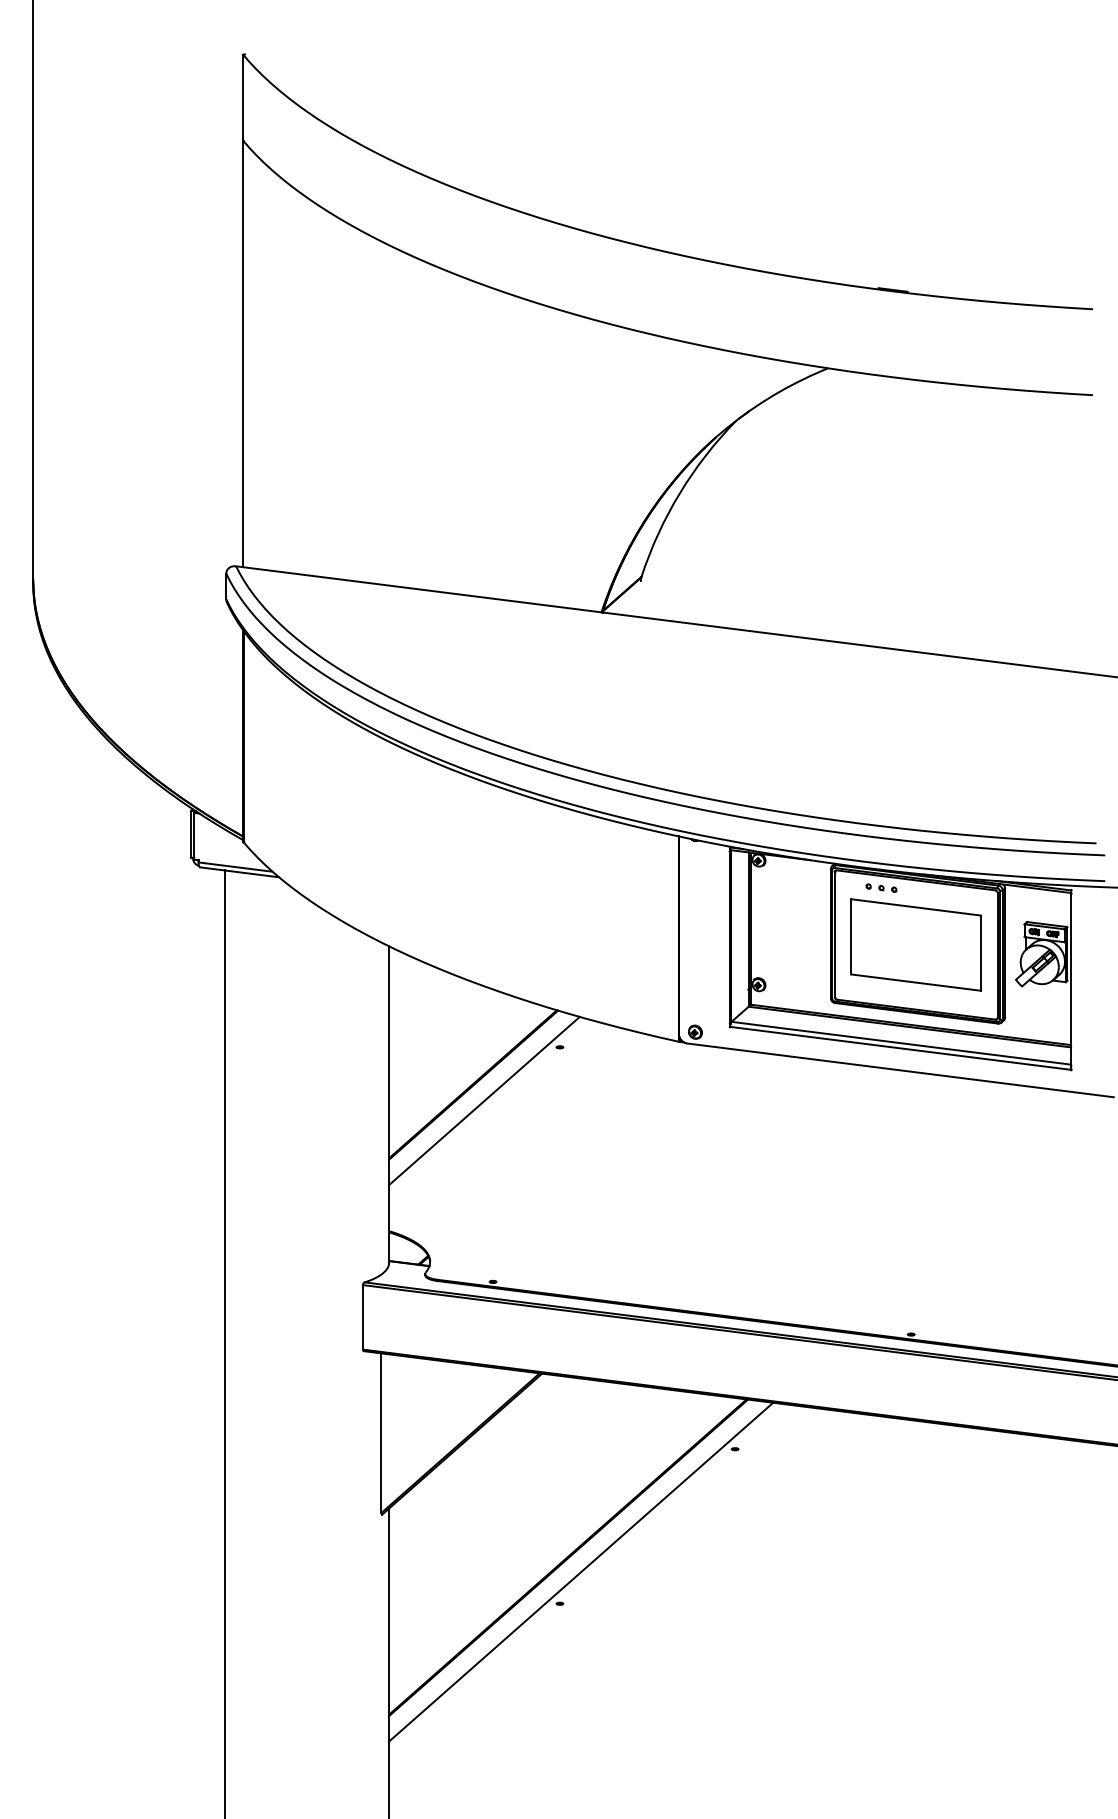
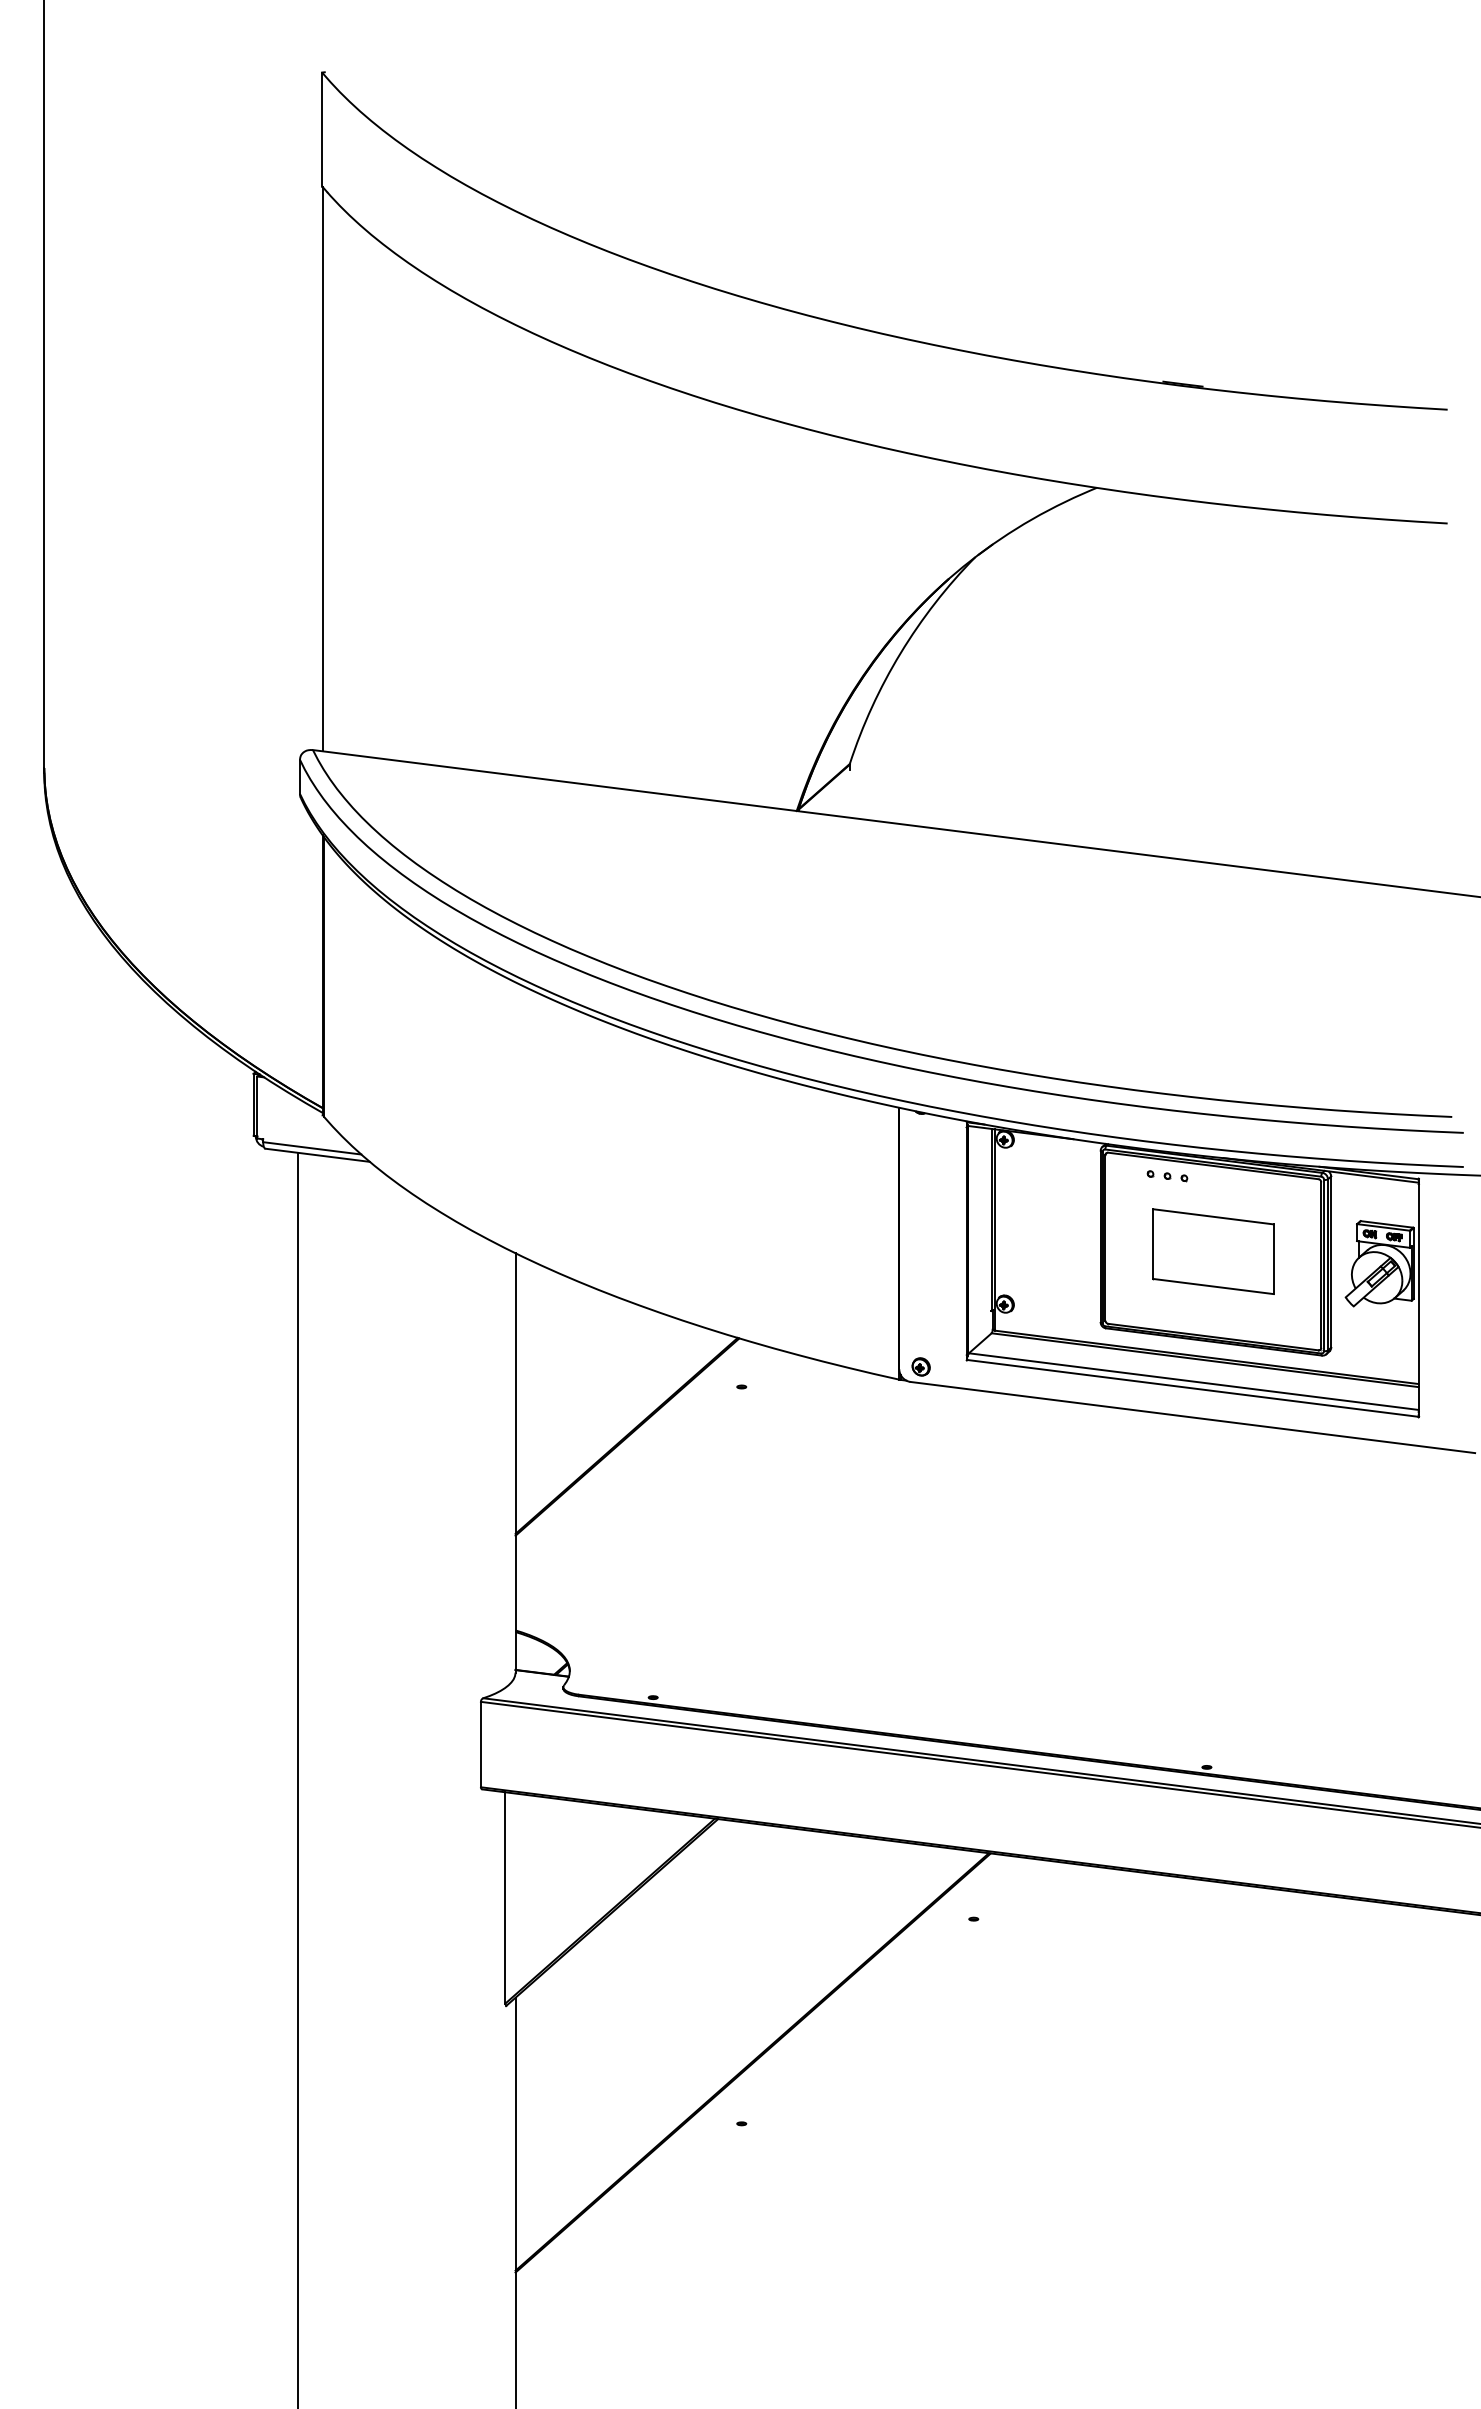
part: (916, 944) -> (1213, 1251), size x0.7
line: (484, 1100) -> (641, 1457), removed
line: (580, 1571) -> (769, 2081), removed

